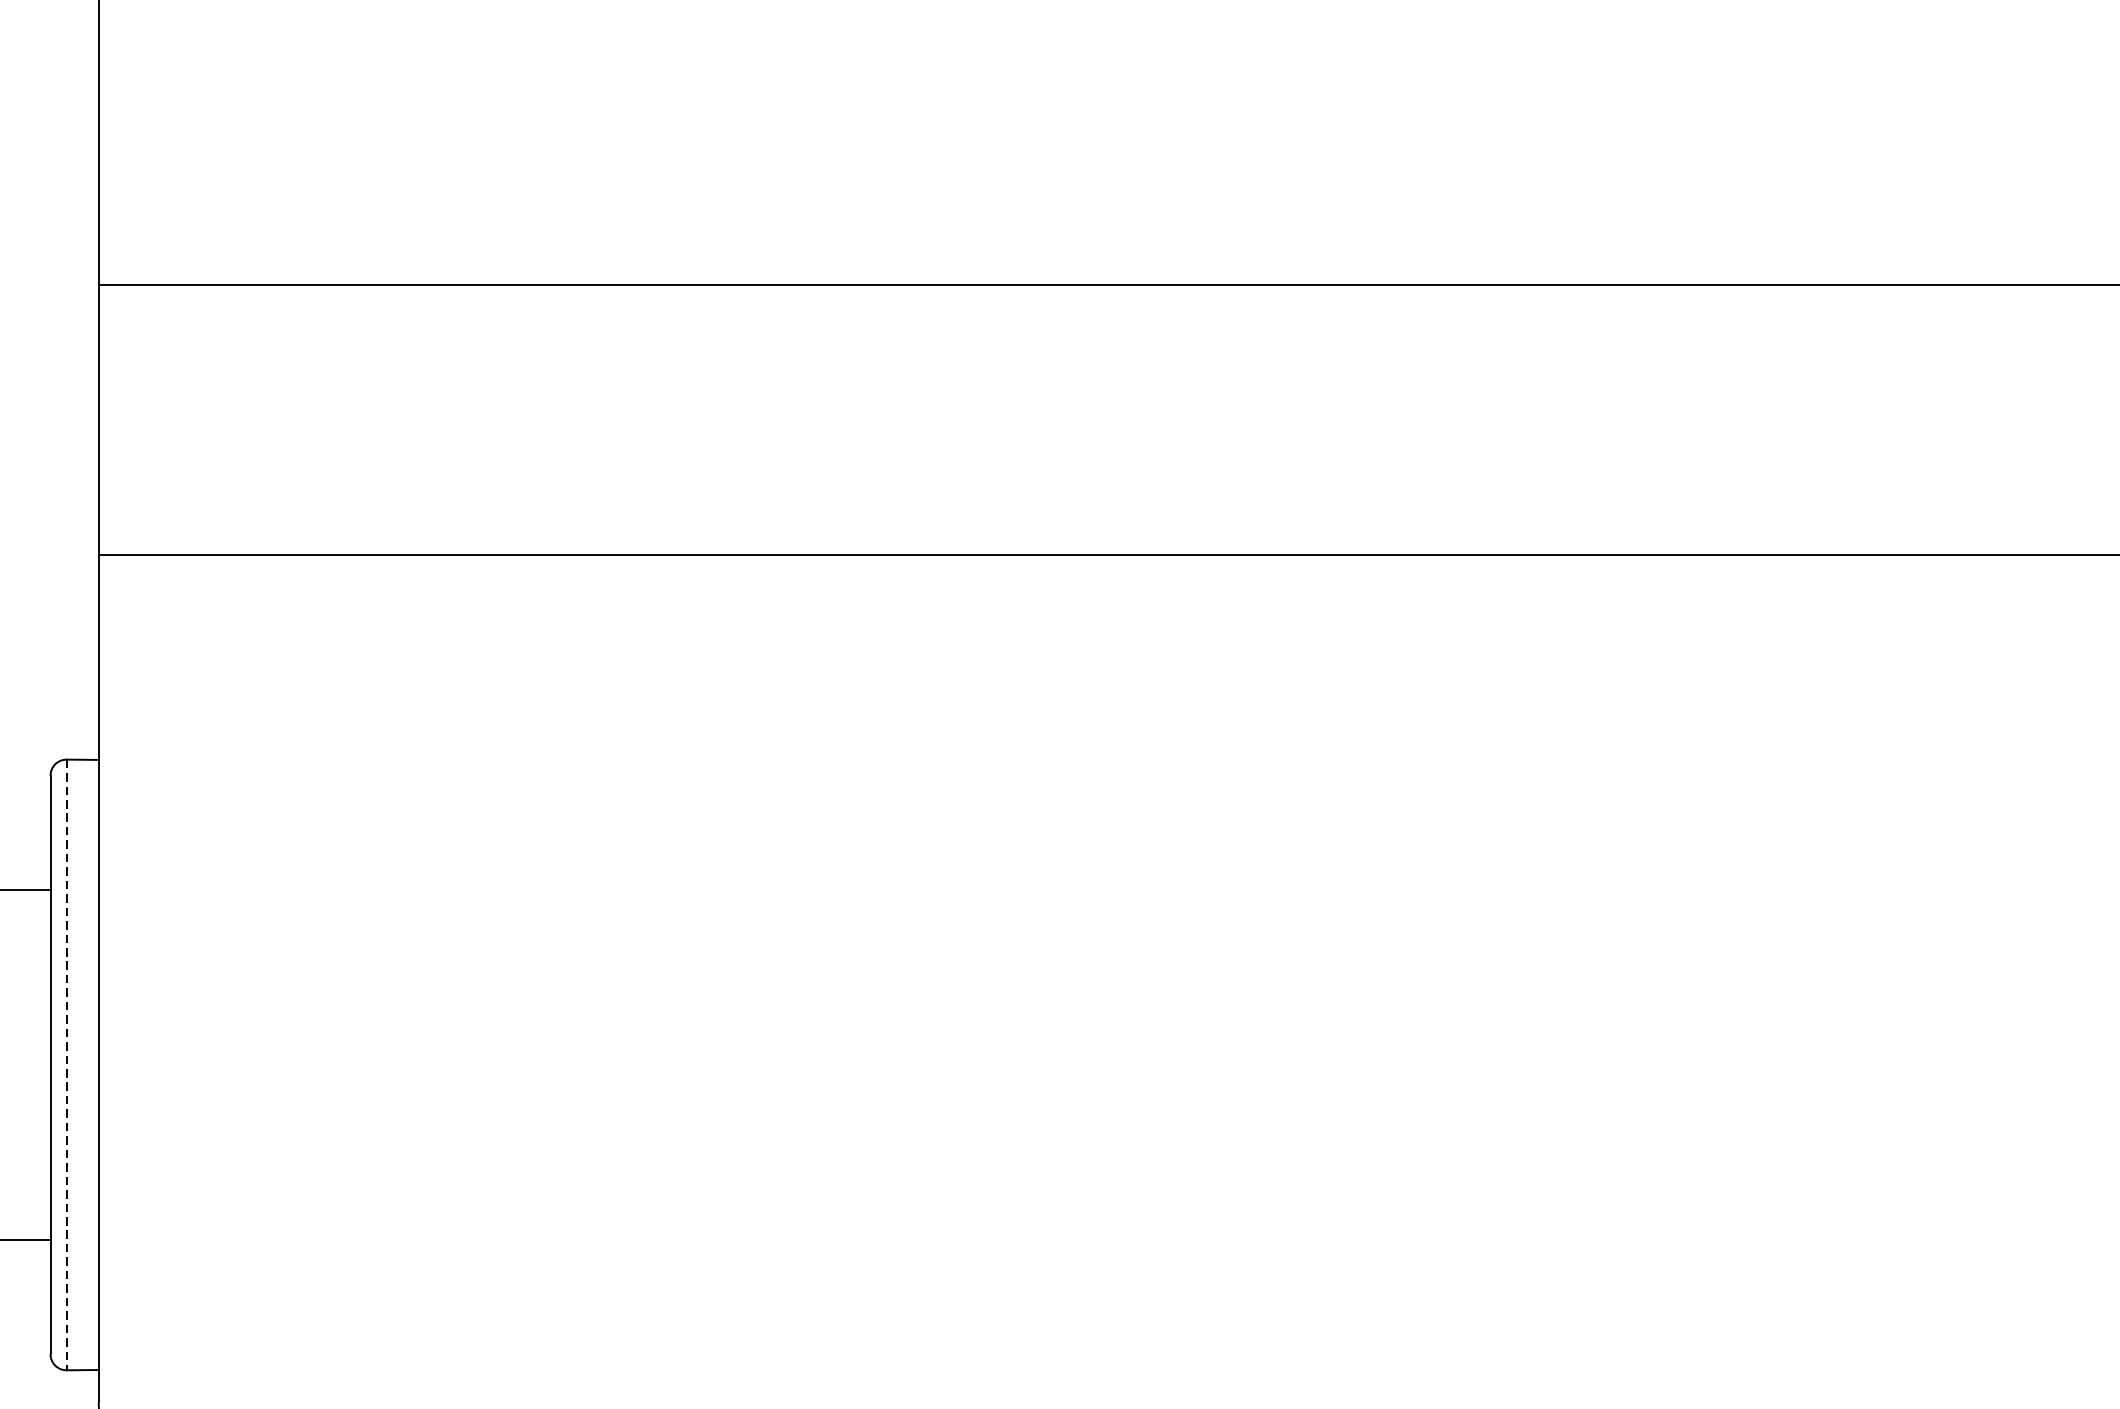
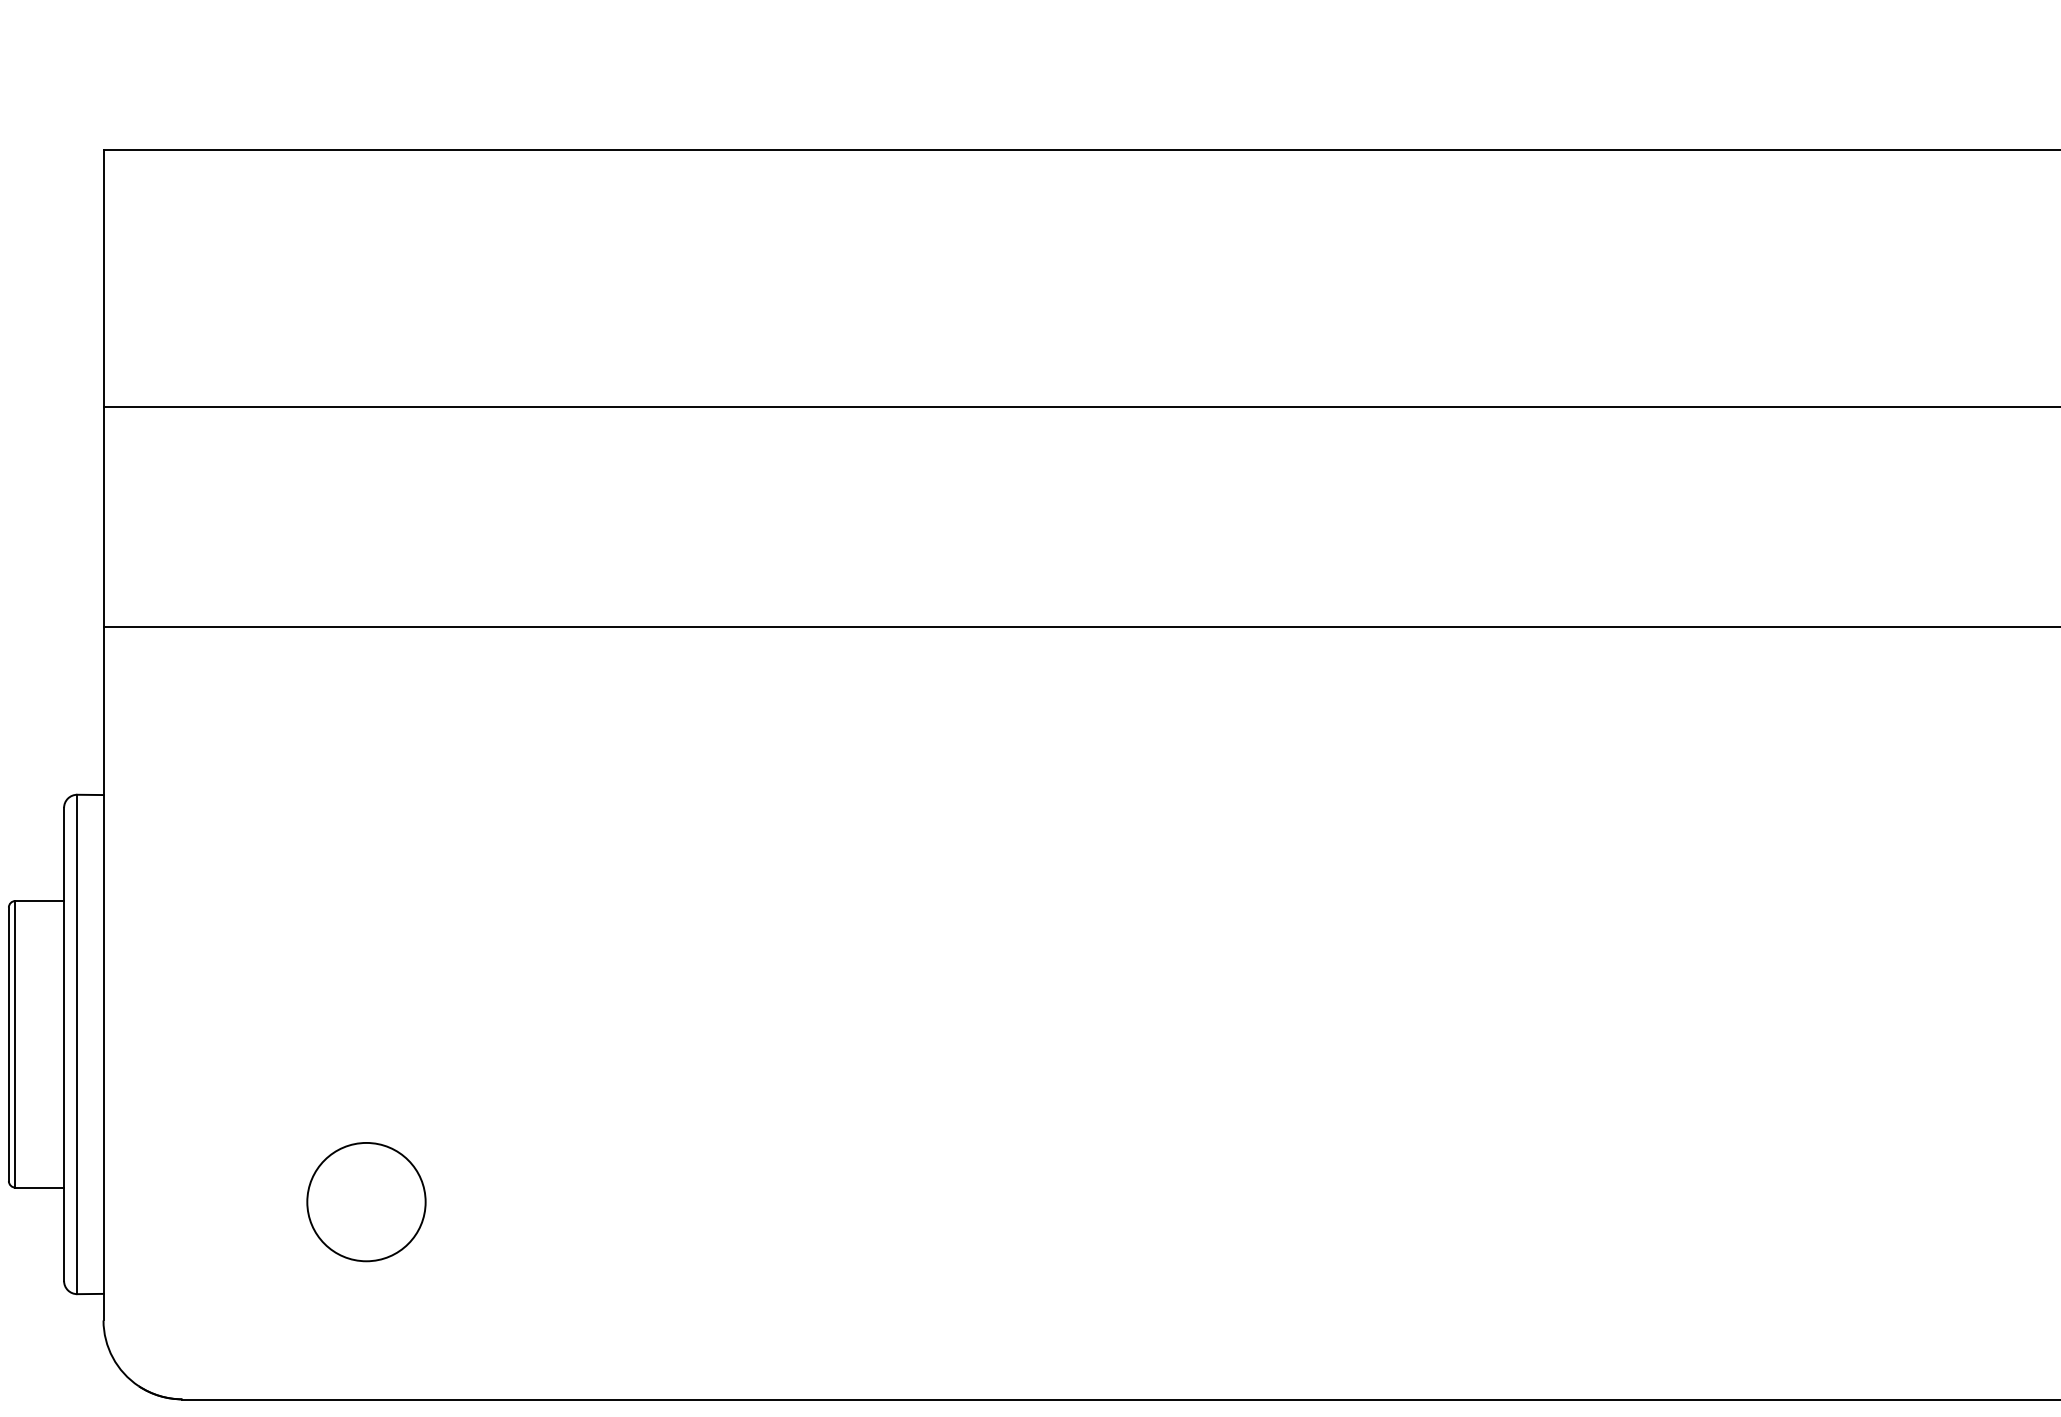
line: (66, 1065) -> (77, 1044), dashed -> solid
circle: (420, 1258) -> (366, 1202), added

